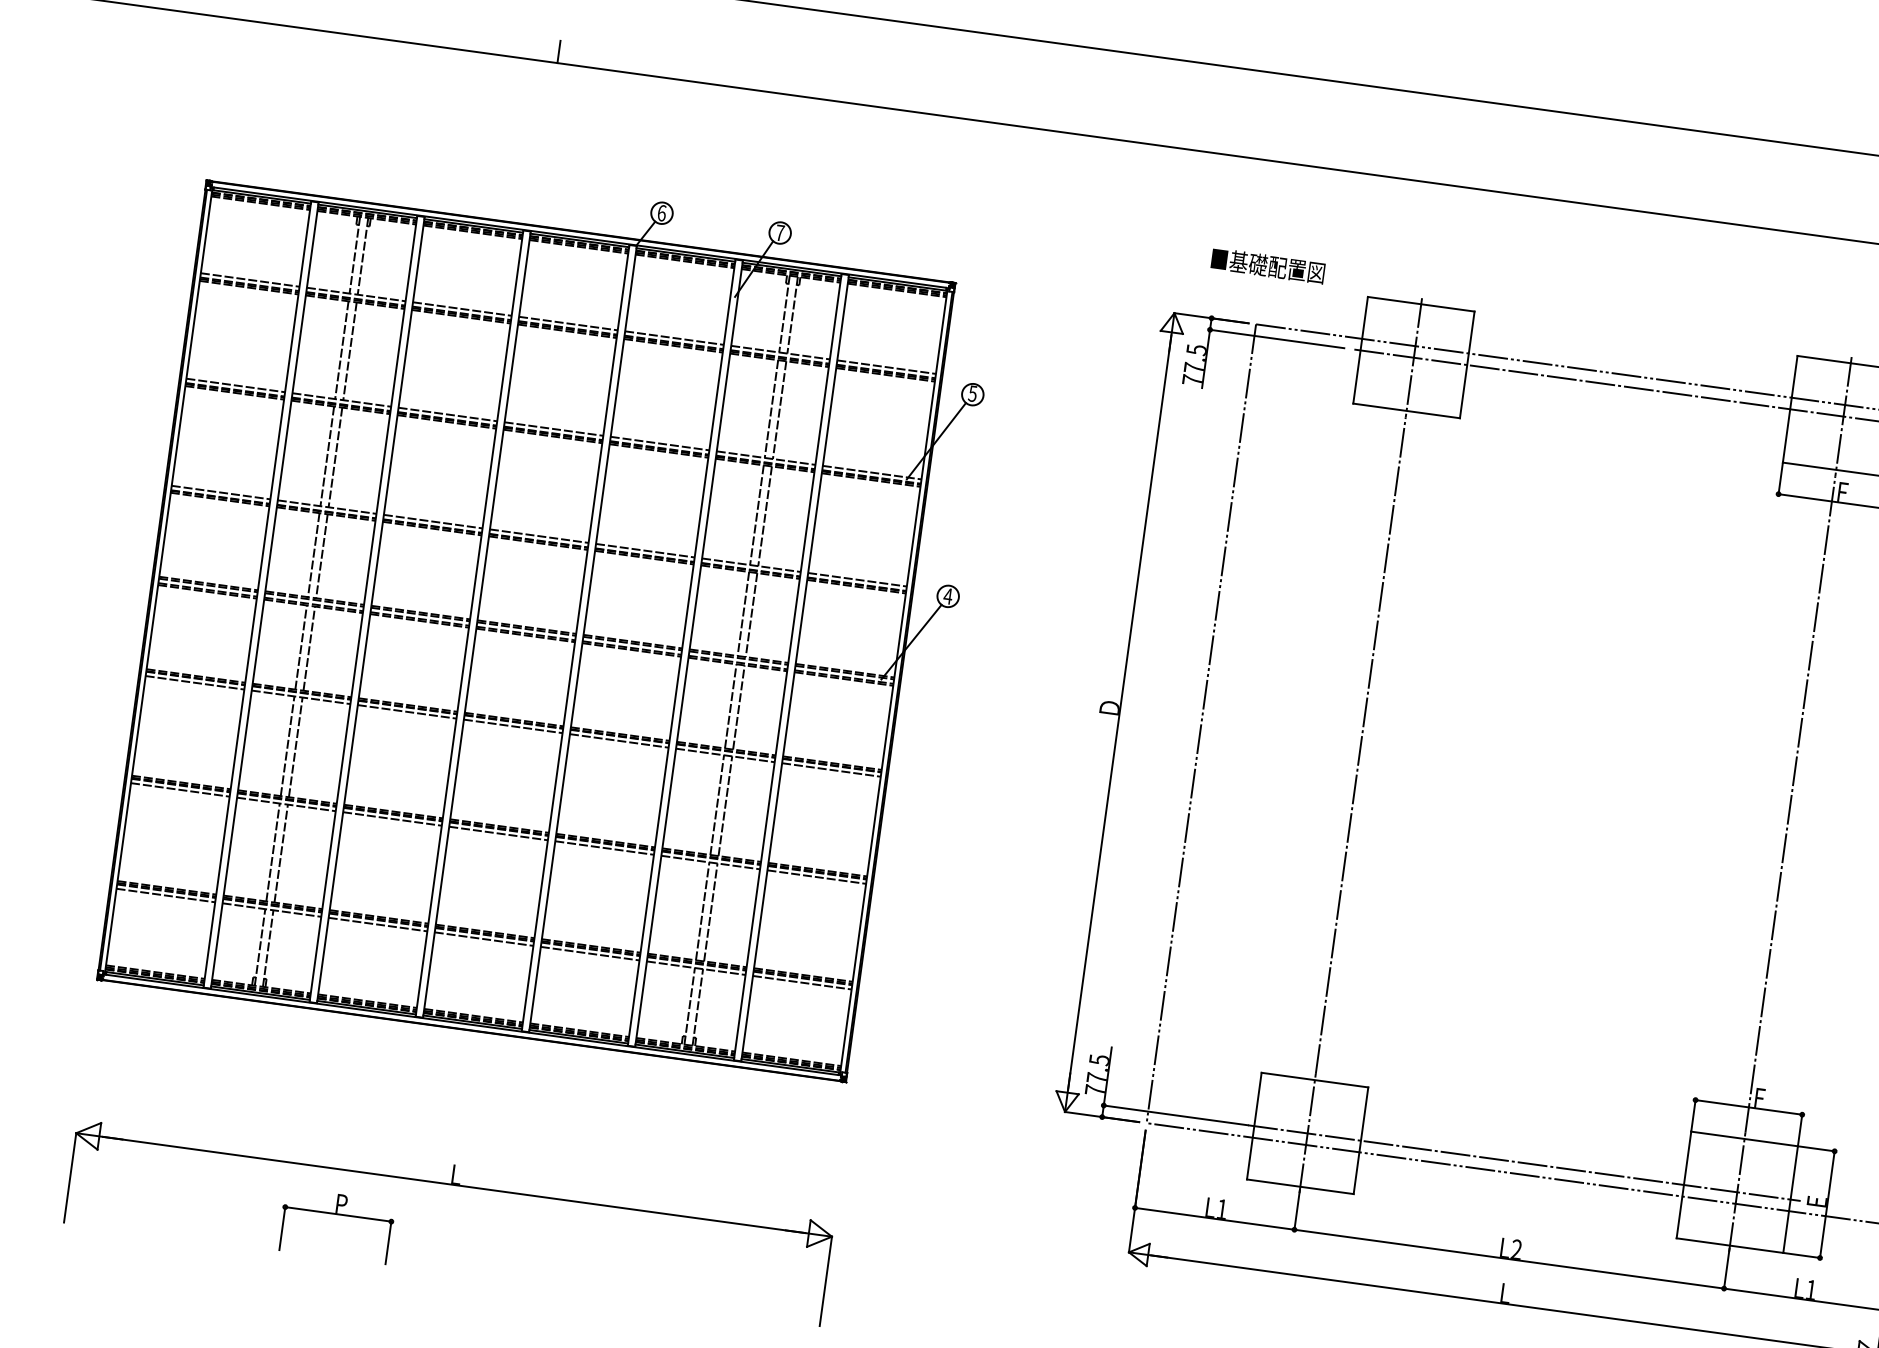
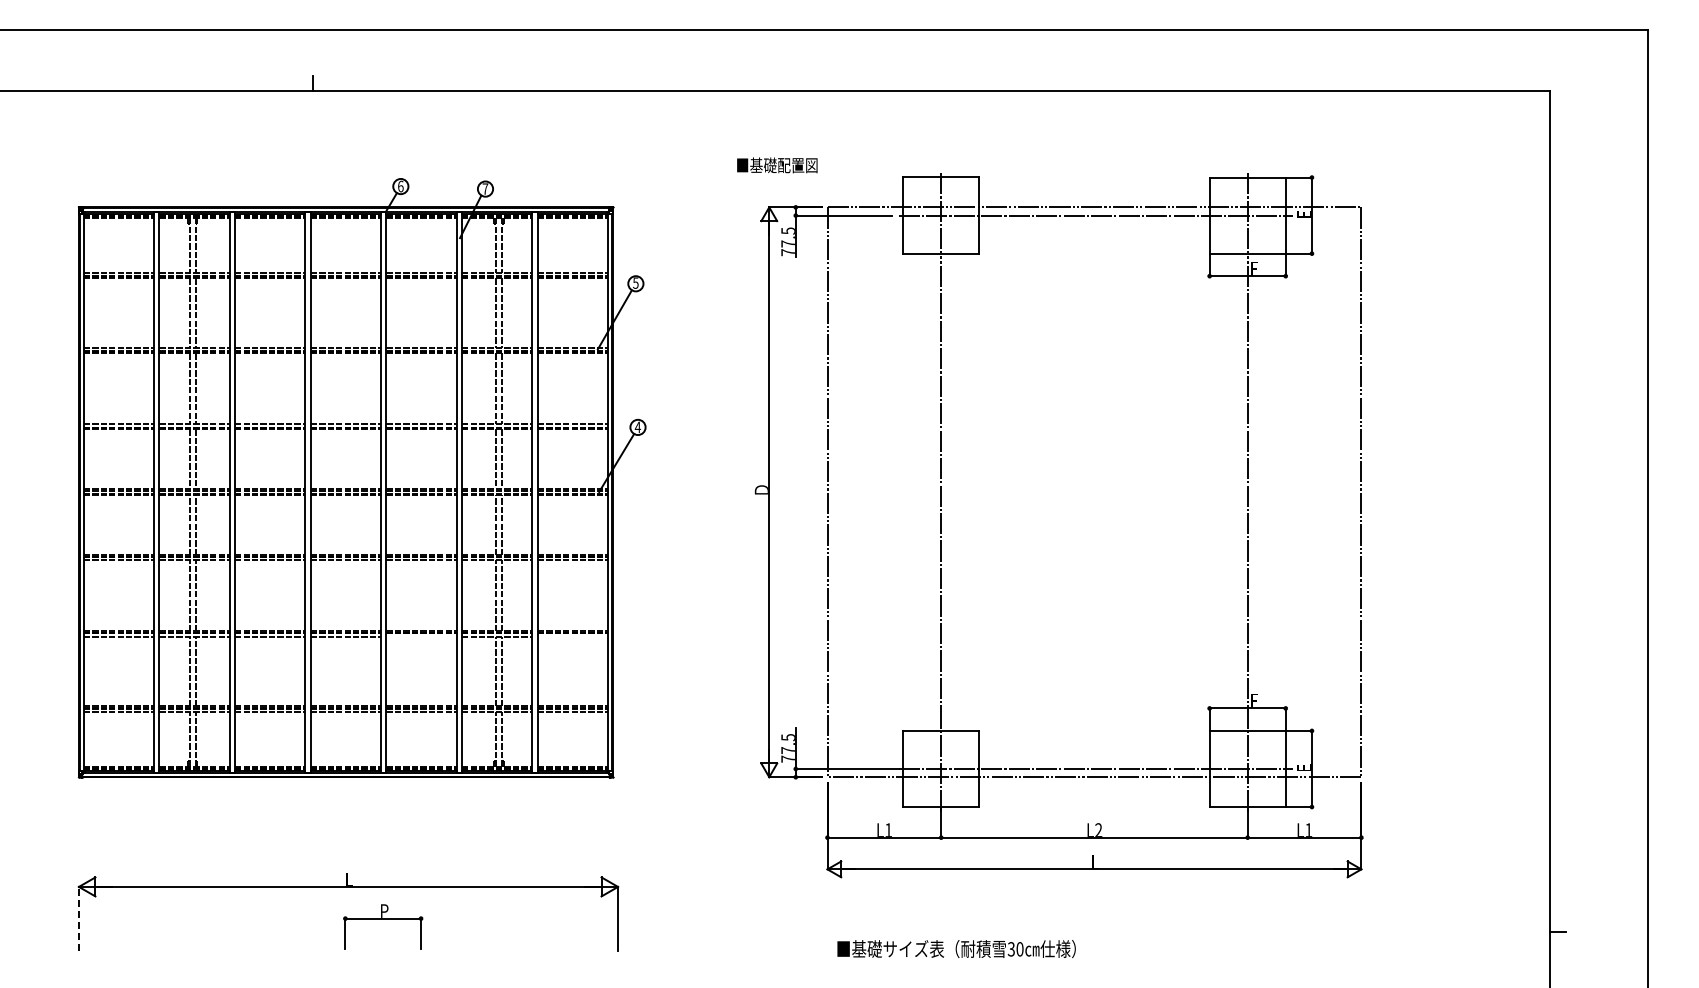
text: (1268, 266) -> (777, 165), moved
line: (604, 847) -> (421, 636), removed
line: (816, 876) -> (572, 636), removed
line: (69, 1177) -> (78, 918), solid -> dashed
part: (338, 1215) -> (383, 919), moved

